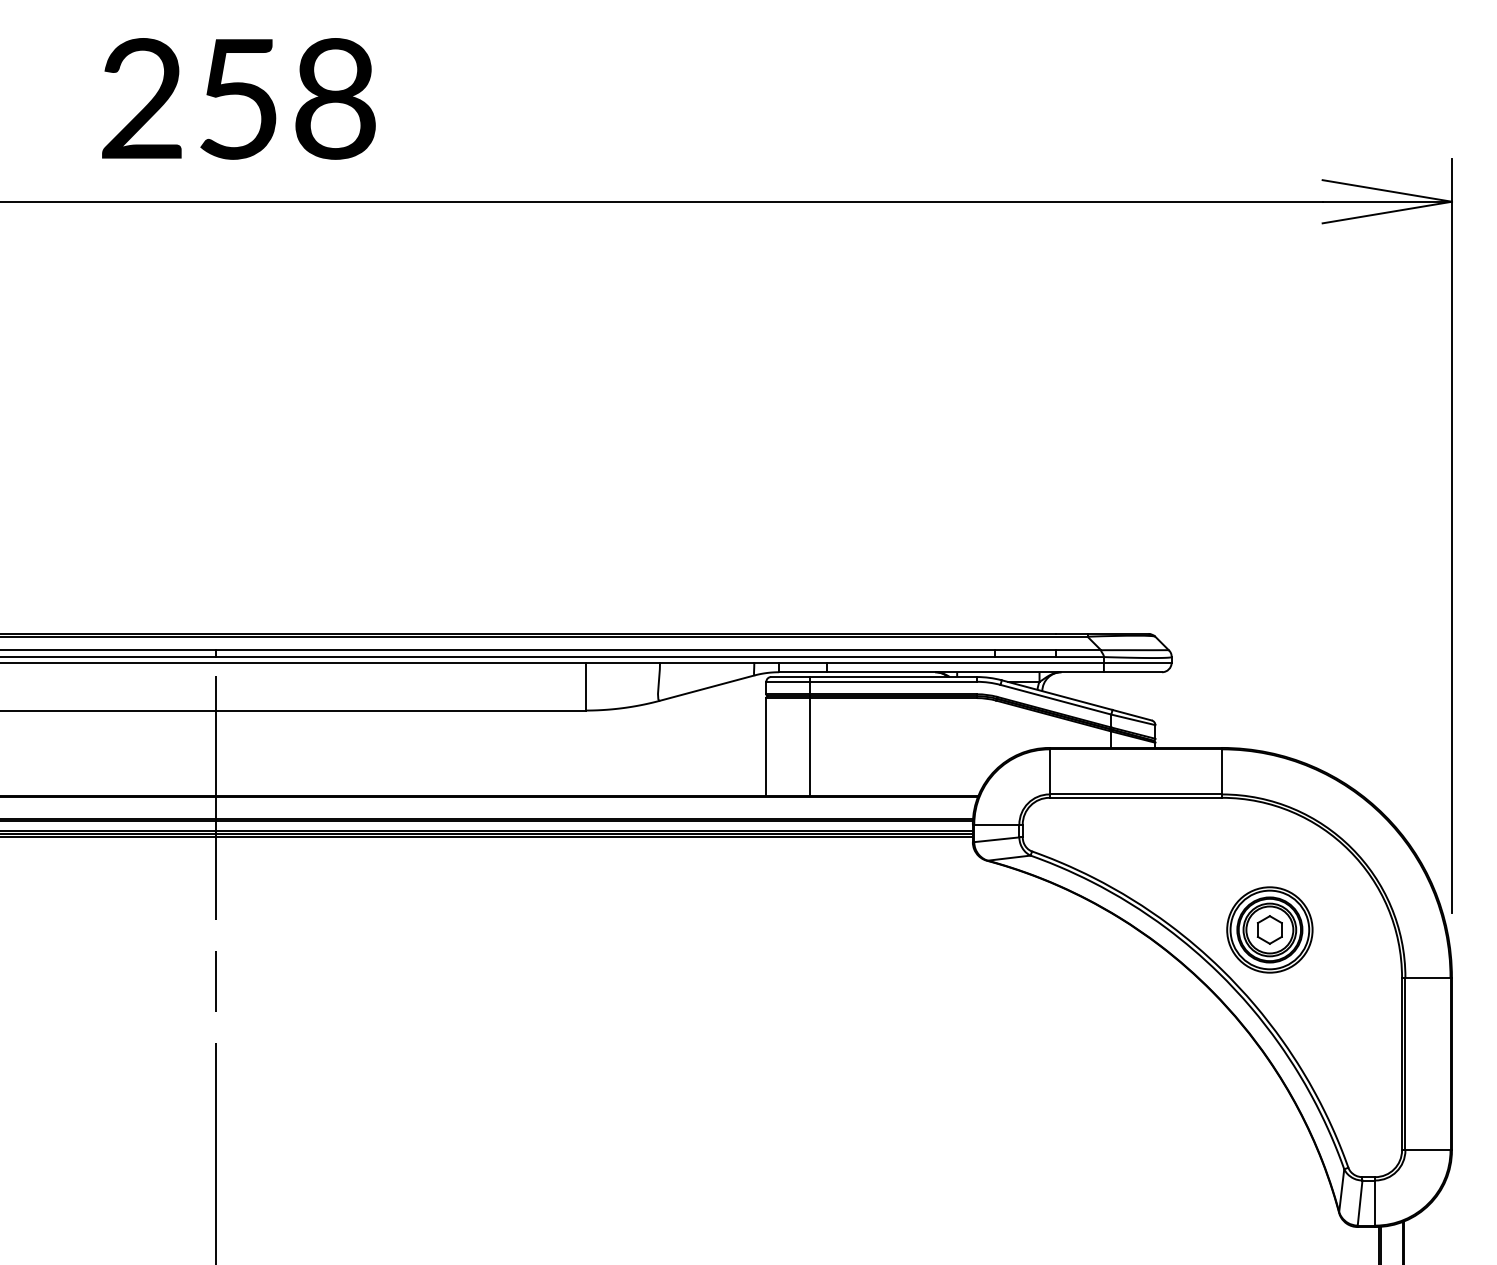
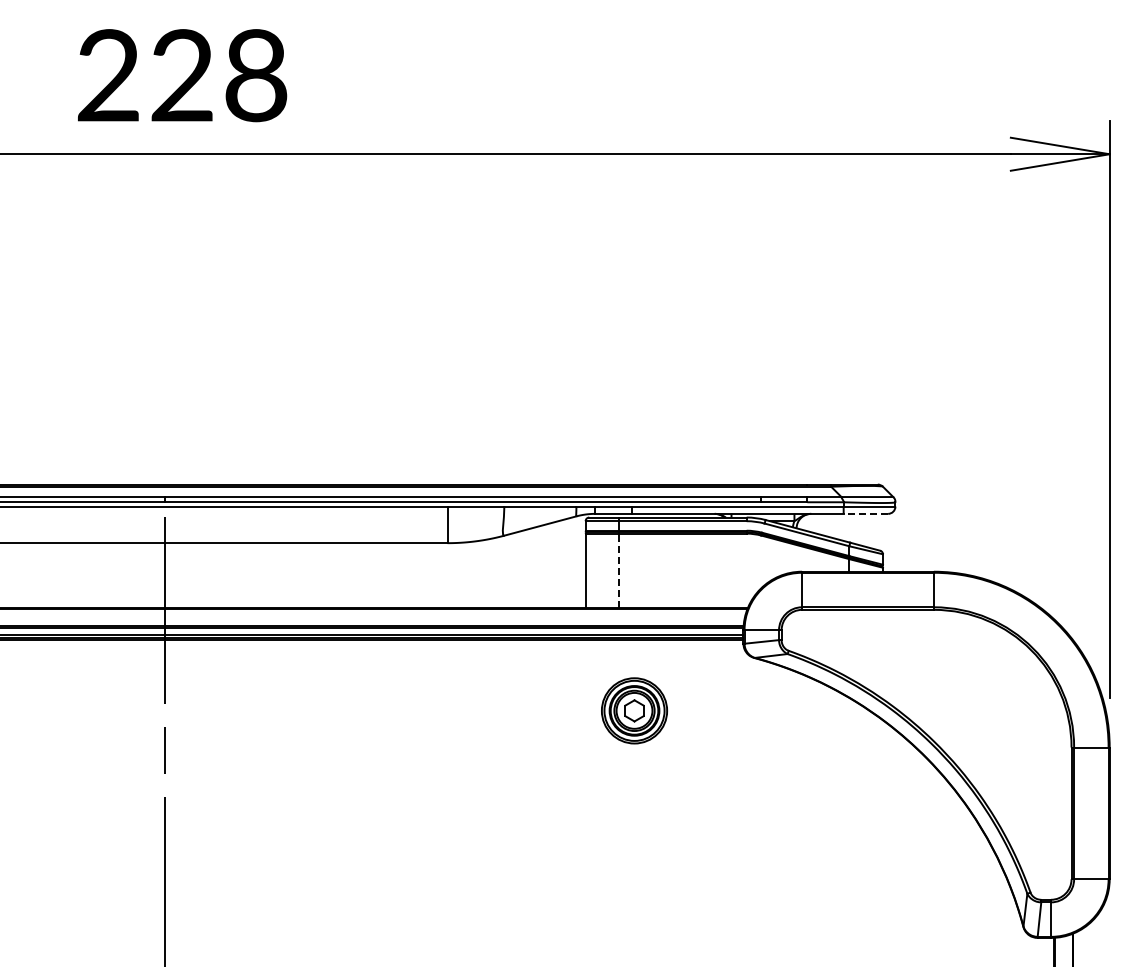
text: (237, 98) -> (181, 75), 258 -> 228
line: (1132, 671) -> (865, 513), solid -> dashed
line: (810, 746) -> (619, 570), solid -> dashed
part: (1269, 929) -> (634, 710), moved

